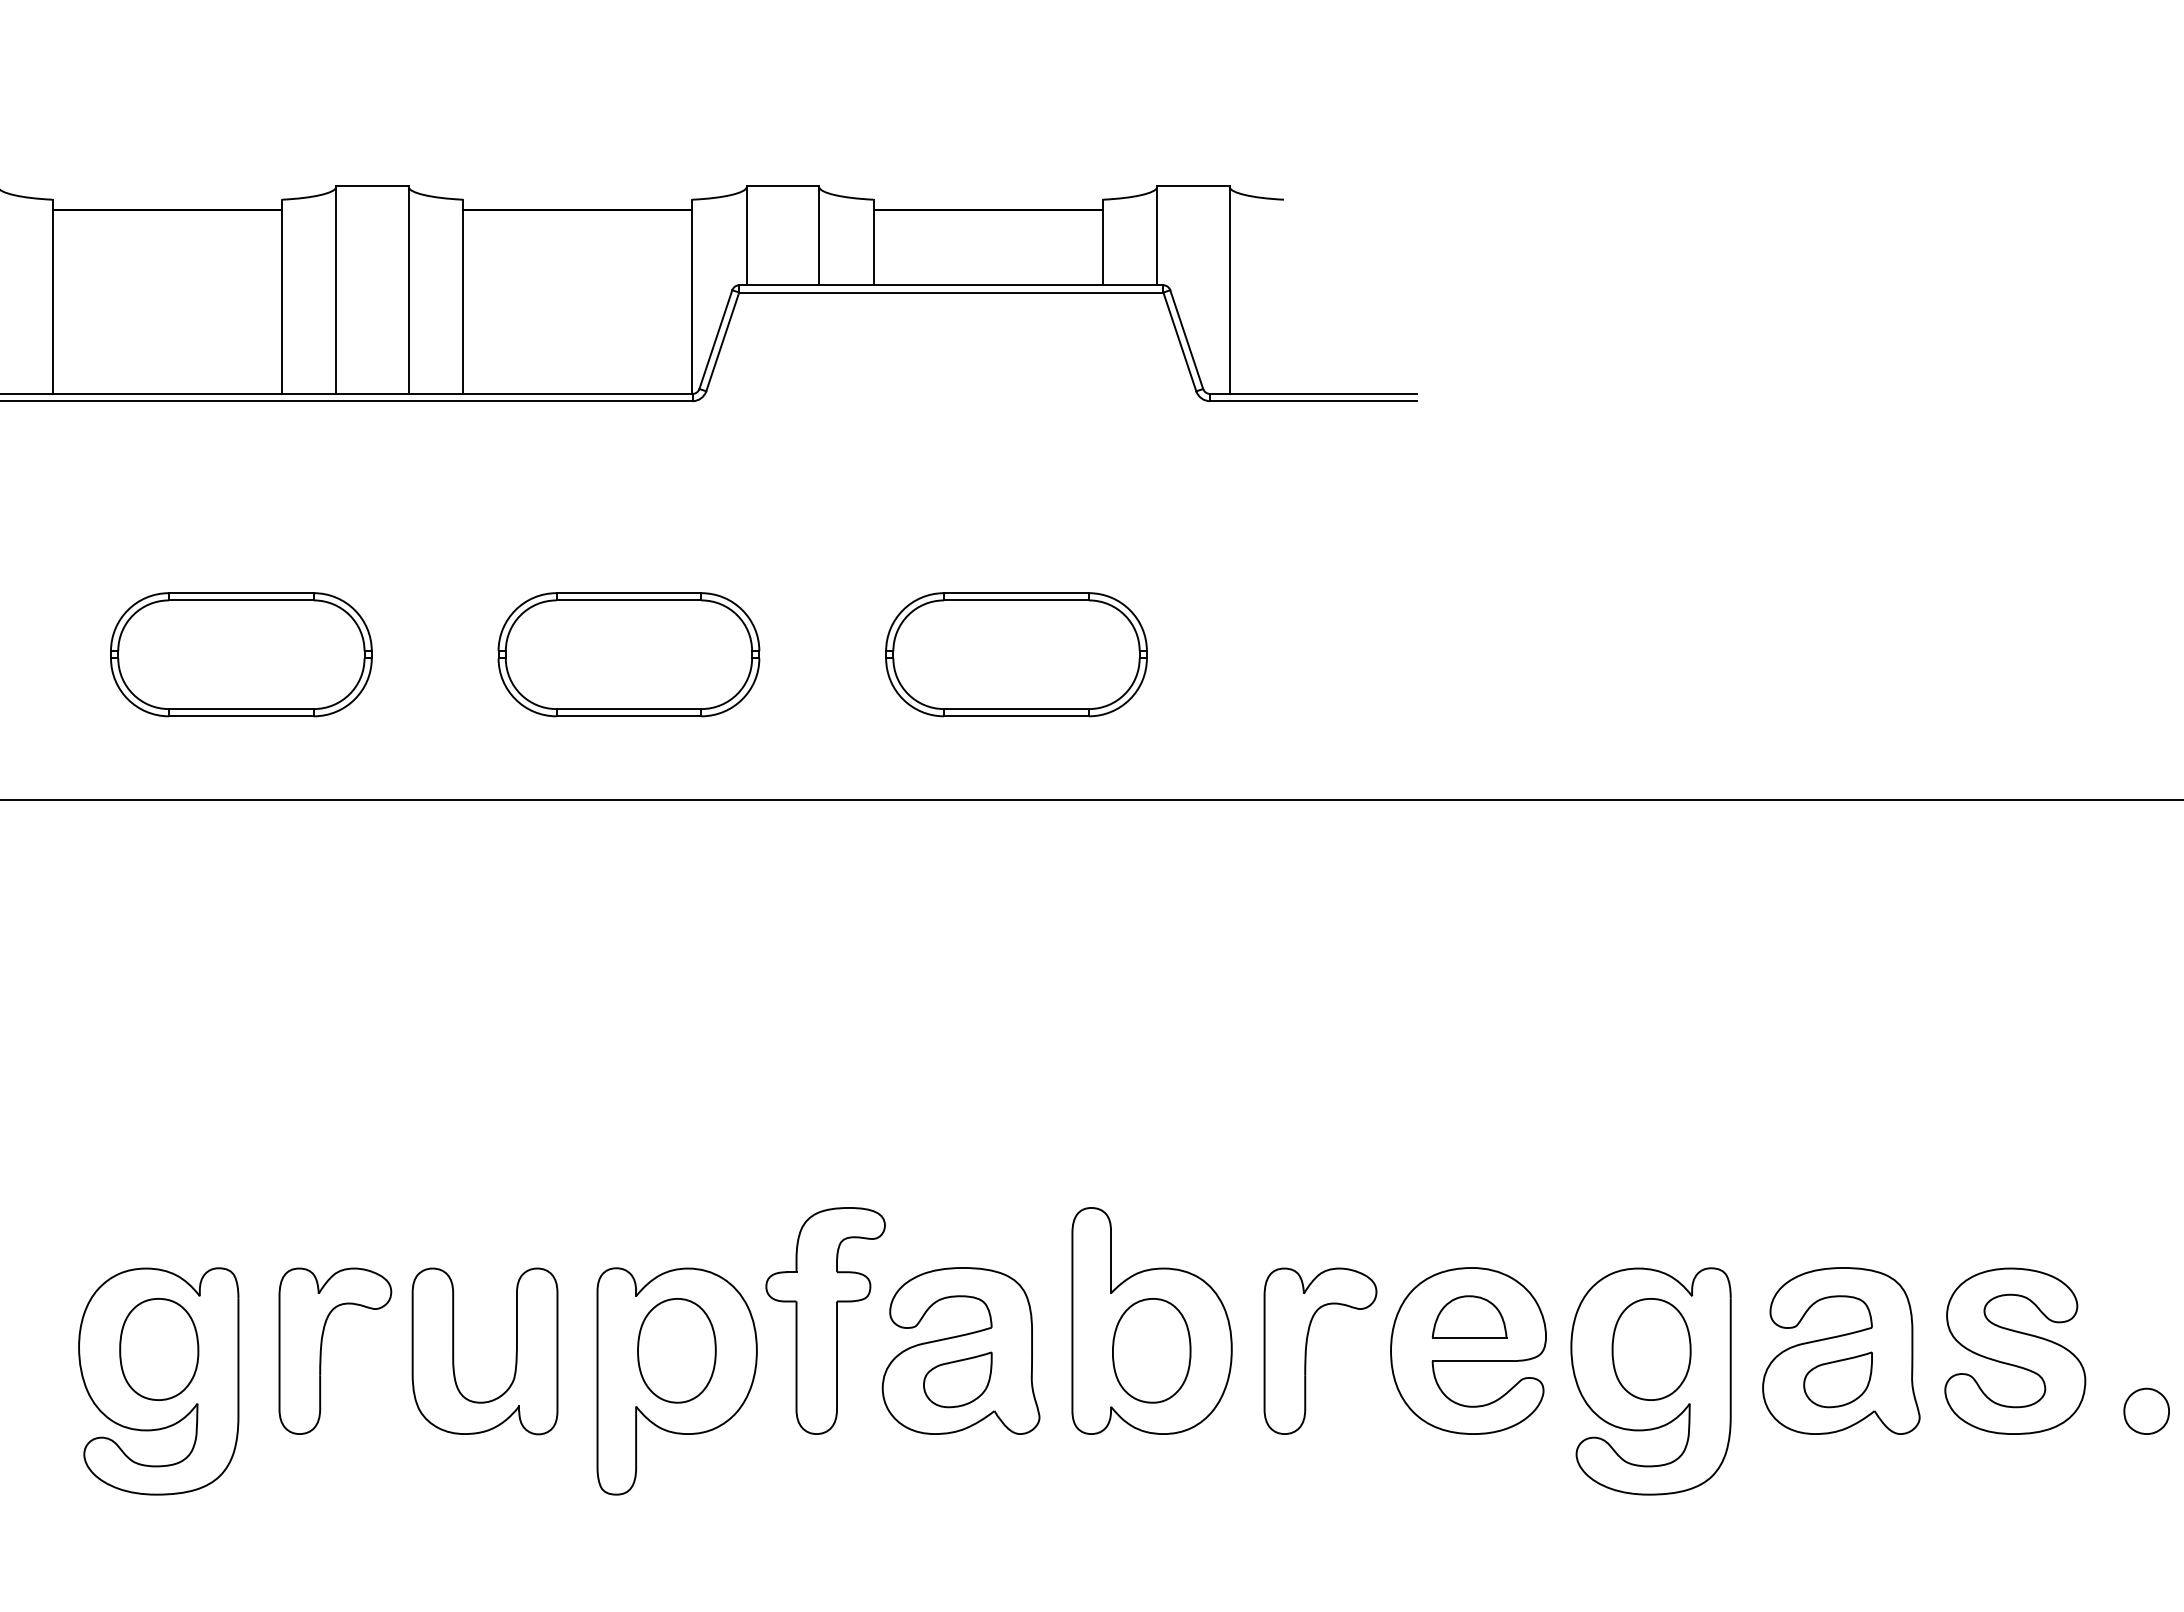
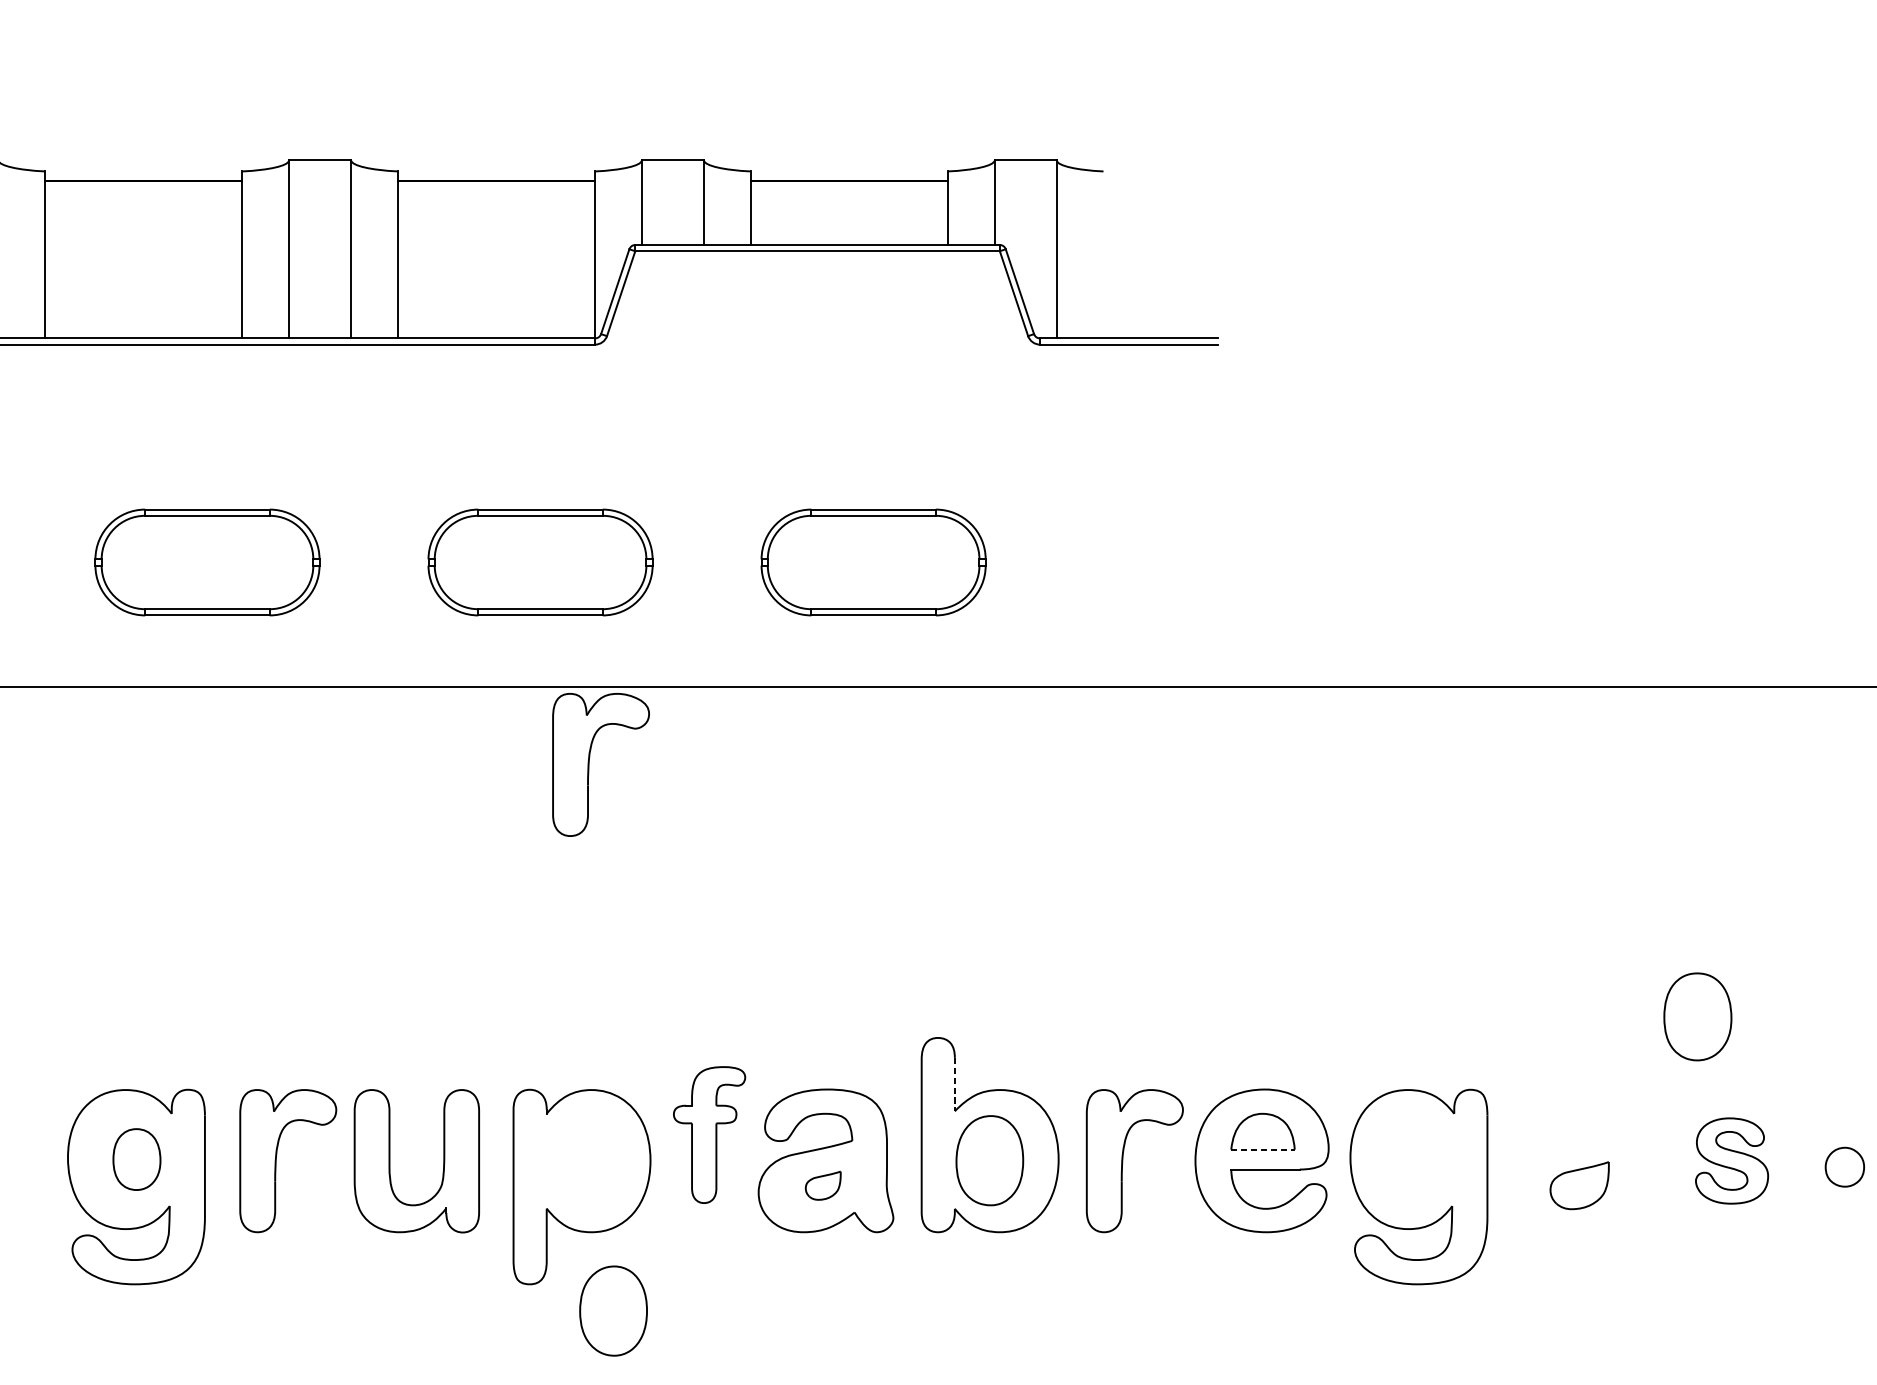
part: (686, 885) -> (590, 760), added
line: (1111, 1262) -> (955, 1084), solid -> dashed
part: (825, 1320) -> (709, 1134), size x0.7
line: (1469, 1337) -> (1262, 1149), solid -> dashed
part: (159, 1349) -> (137, 1159), size x0.7
part: (1651, 1349) -> (1697, 1016), moved
part: (676, 1350) -> (613, 1310), moved
part: (1841, 1350) -> (1582, 1160), removed
part: (2015, 1350) -> (1732, 1160), size x0.6
part: (957, 1379) -> (822, 1185), size x0.6
part: (2146, 1410) -> (1844, 1166), moved

